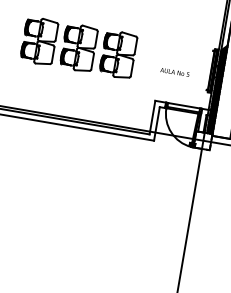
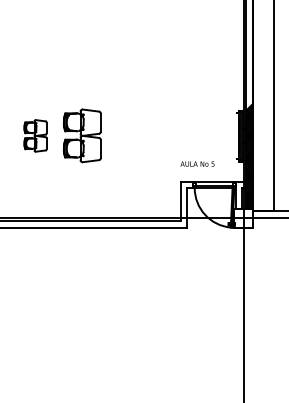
part: (39, 40) -> (35, 135), size x0.6
part: (117, 54) -> (128, 135), removed
text: (175, 71) -> (197, 163), moved

